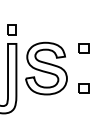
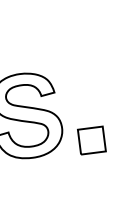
part: (83, 48) -> (82, 75), removed
part: (83, 88) -> (91, 140), size x1.6

